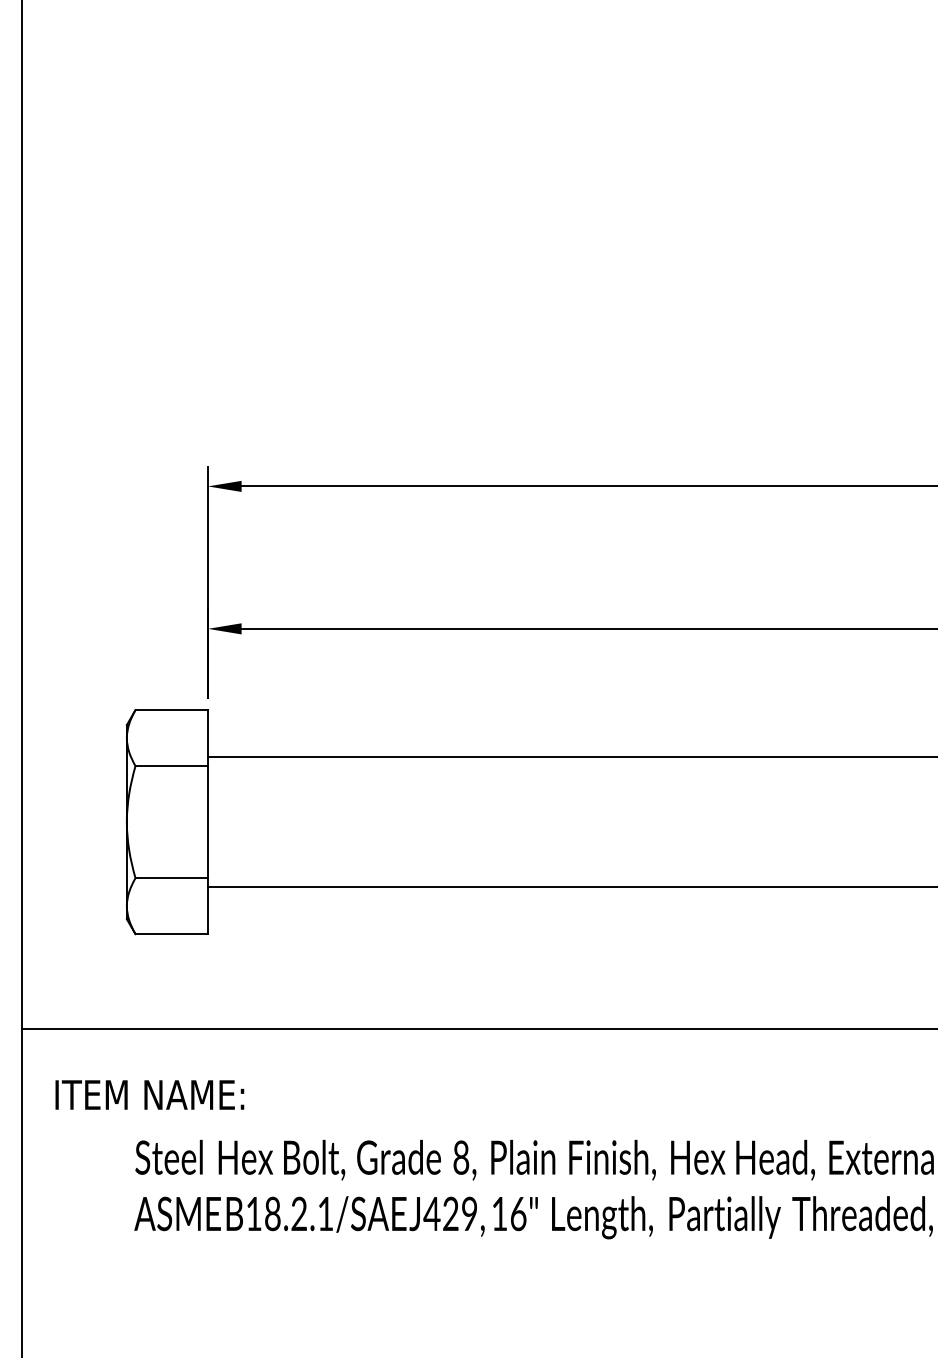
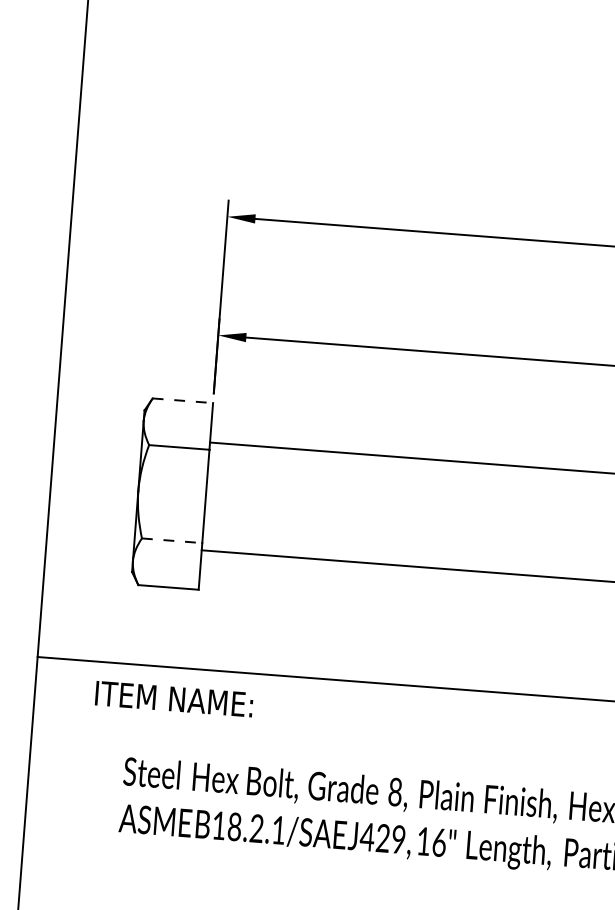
line: (172, 710) -> (183, 401), solid -> dashed
line: (172, 878) -> (172, 541), solid -> dashed
text: (149, 1094) -> (174, 698), moved

